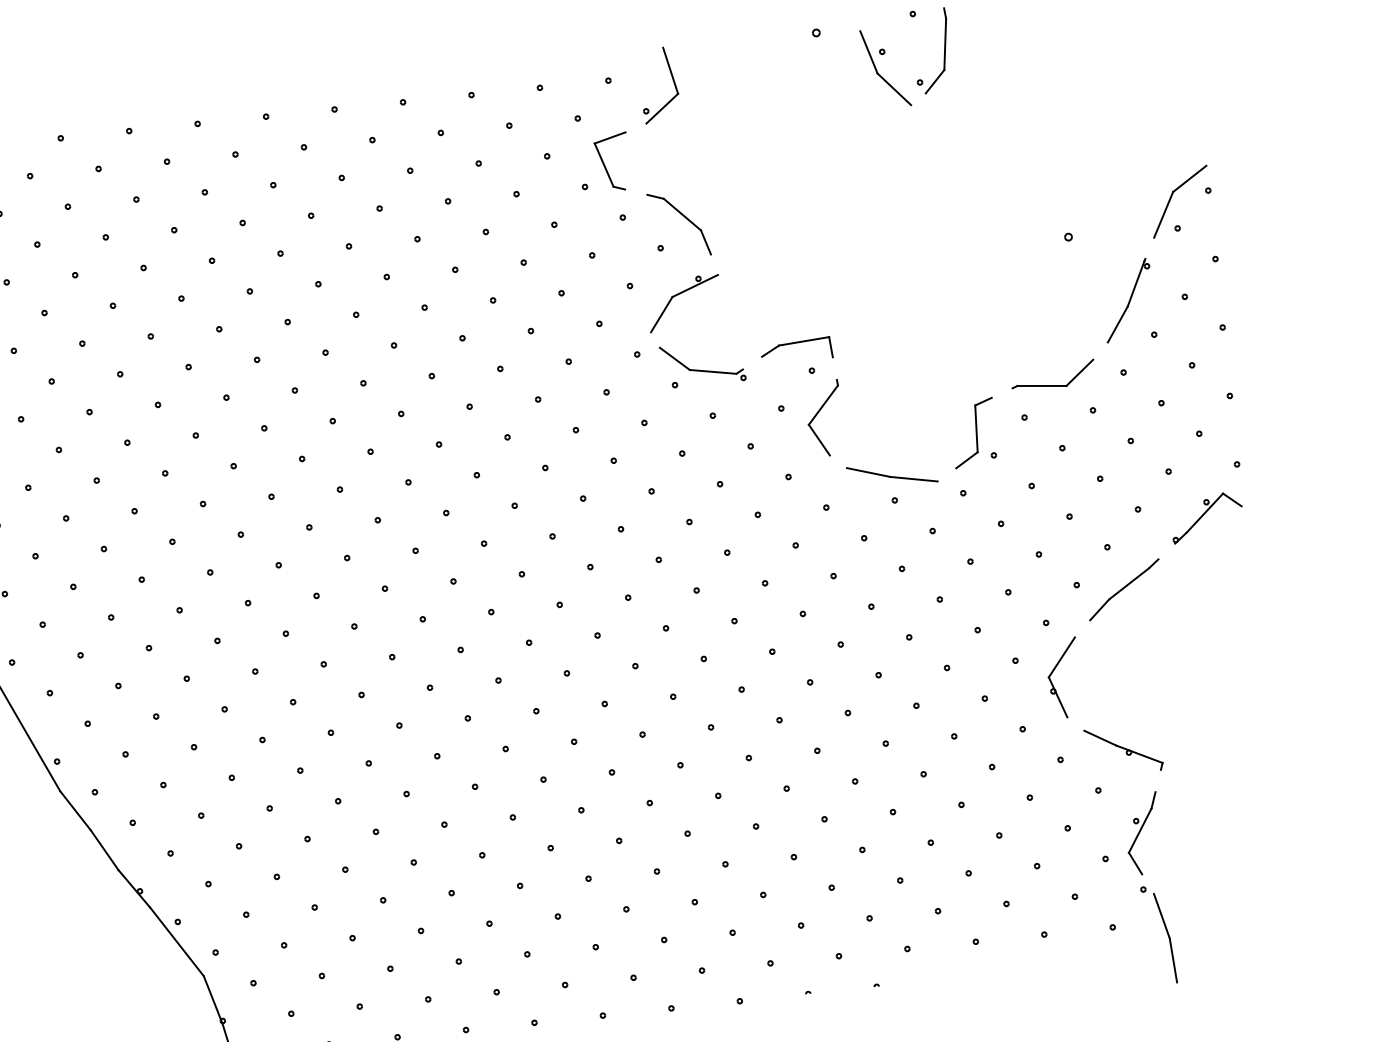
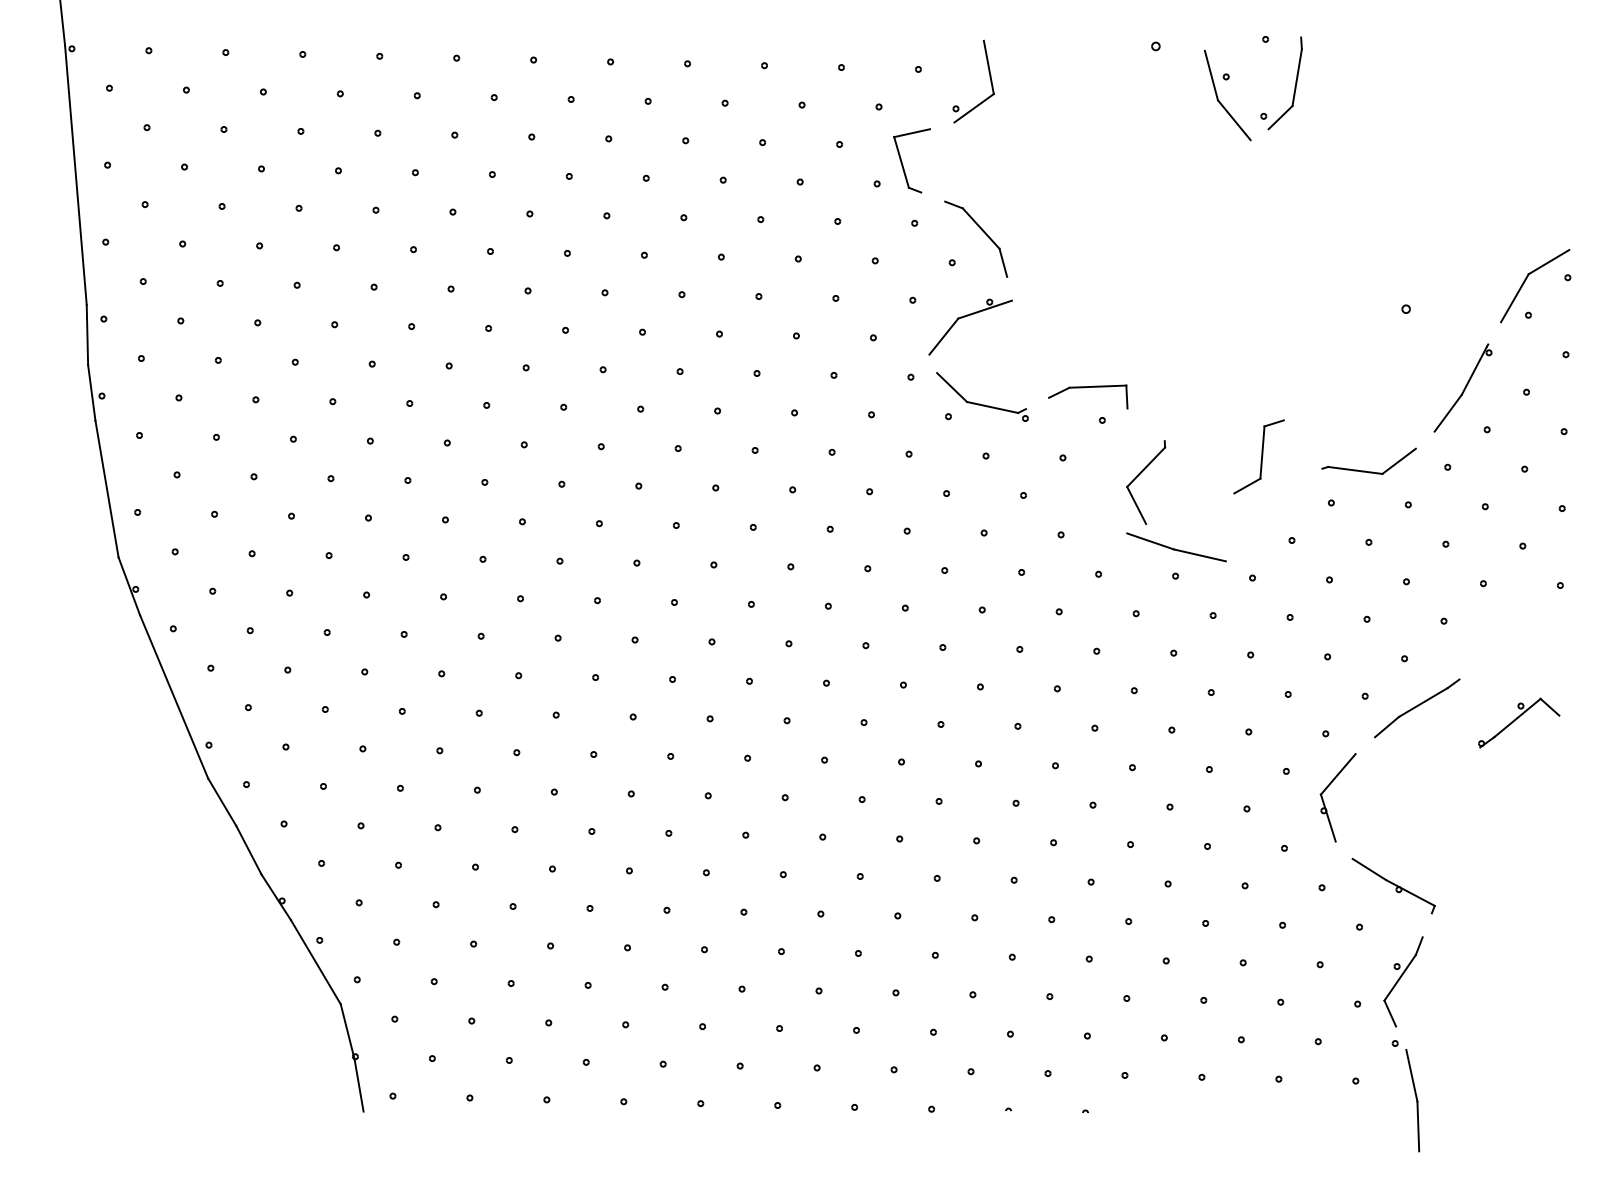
part: (818, 413) -> (1139, 475), moved
part: (973, 432) -> (1258, 456), moved
part: (1207, 516) -> (1519, 722), moved

